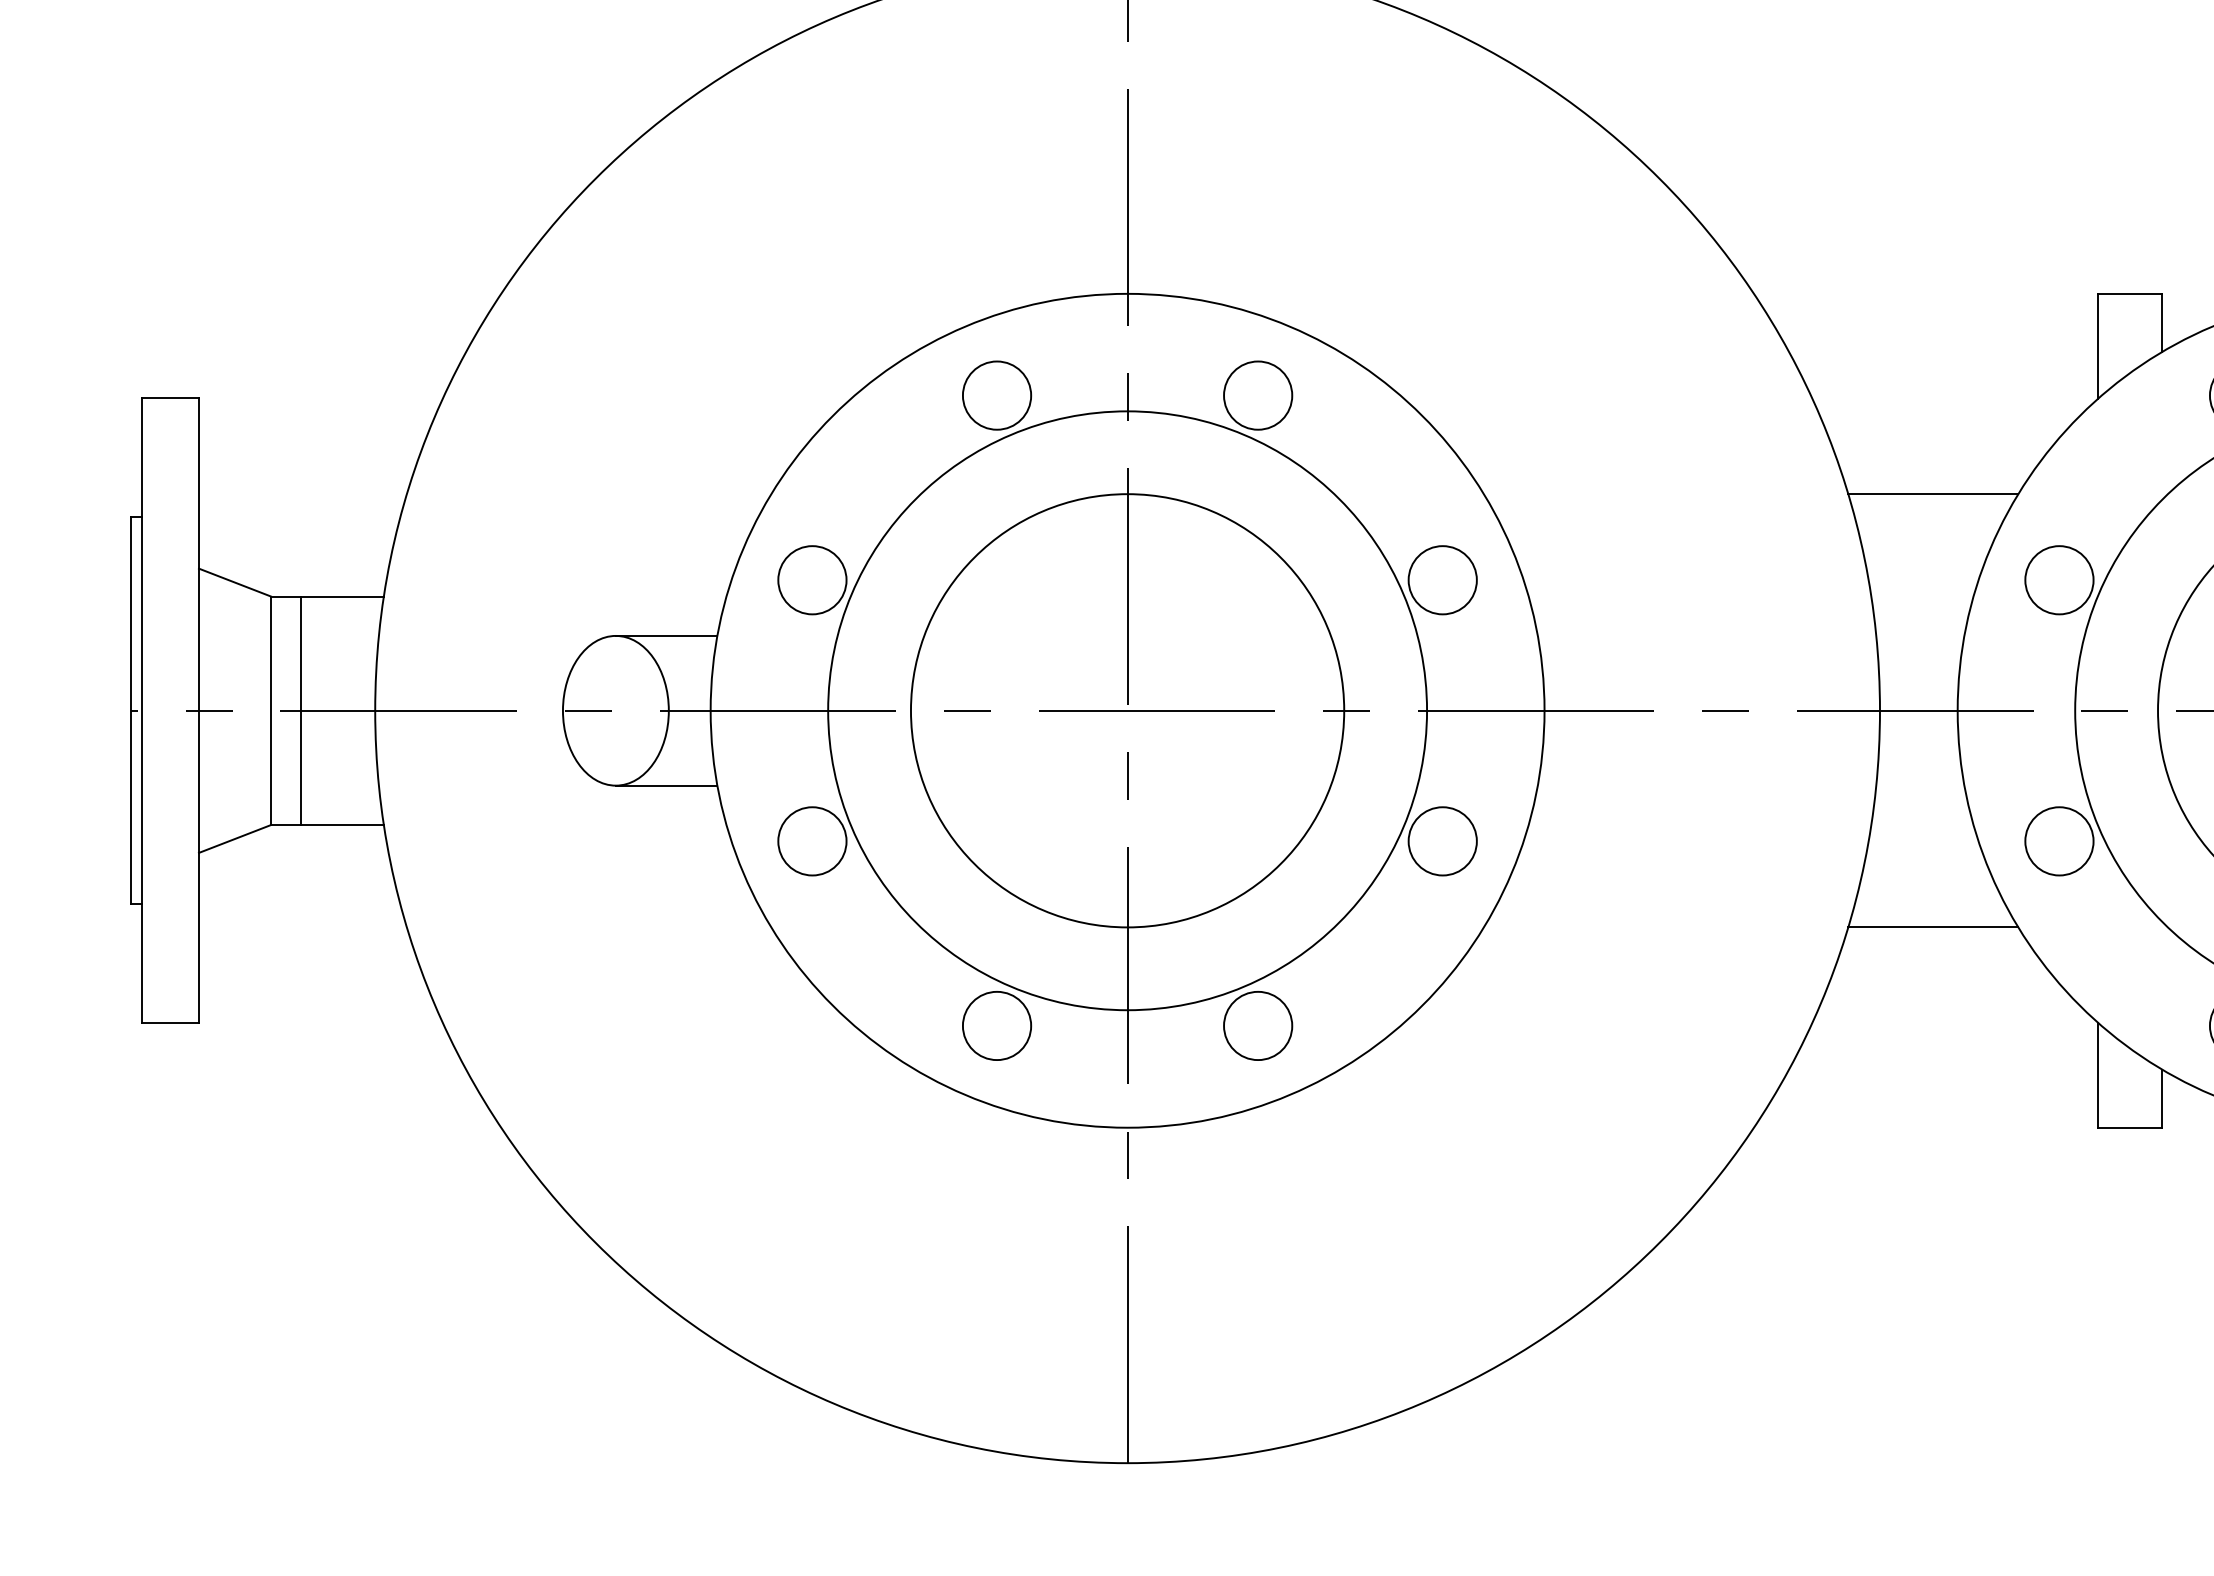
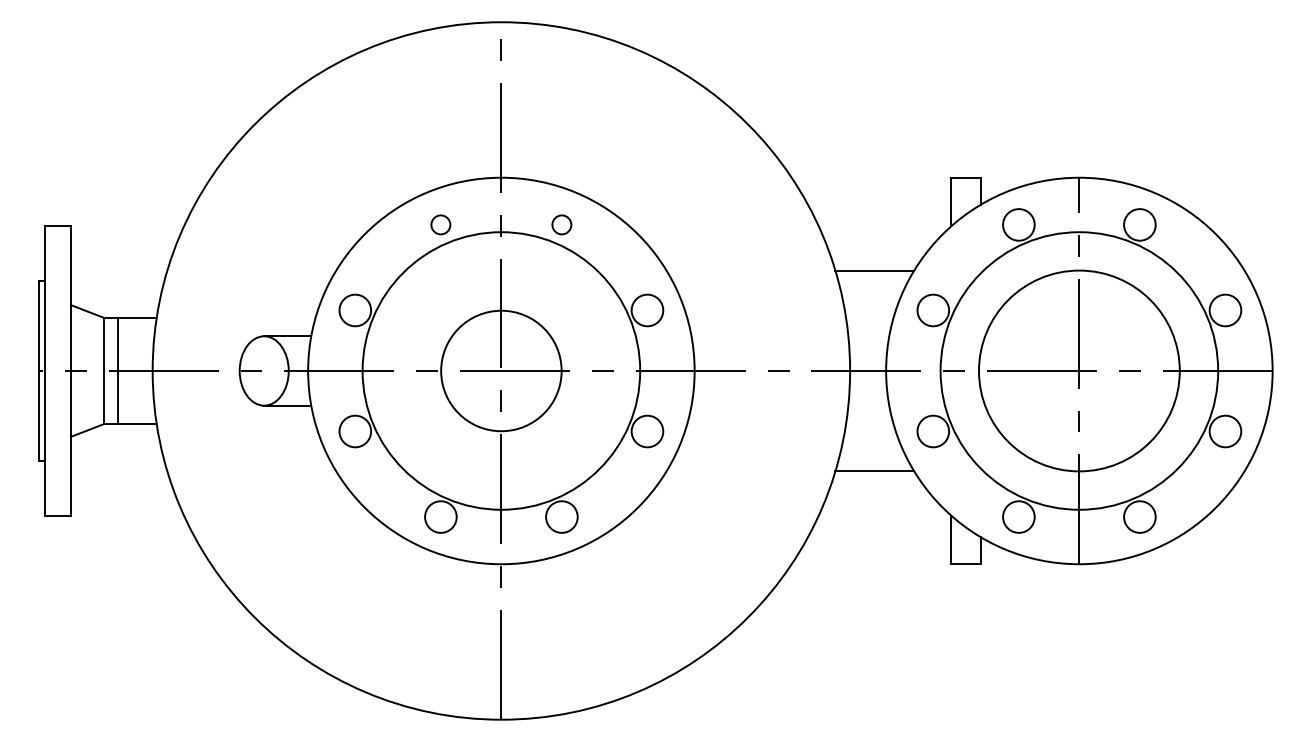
circle: (996, 394) -> (440, 224), size x0.6
circle: (1257, 394) -> (561, 224), size x0.6
circle: (1127, 709) -> (501, 370), size x0.6

